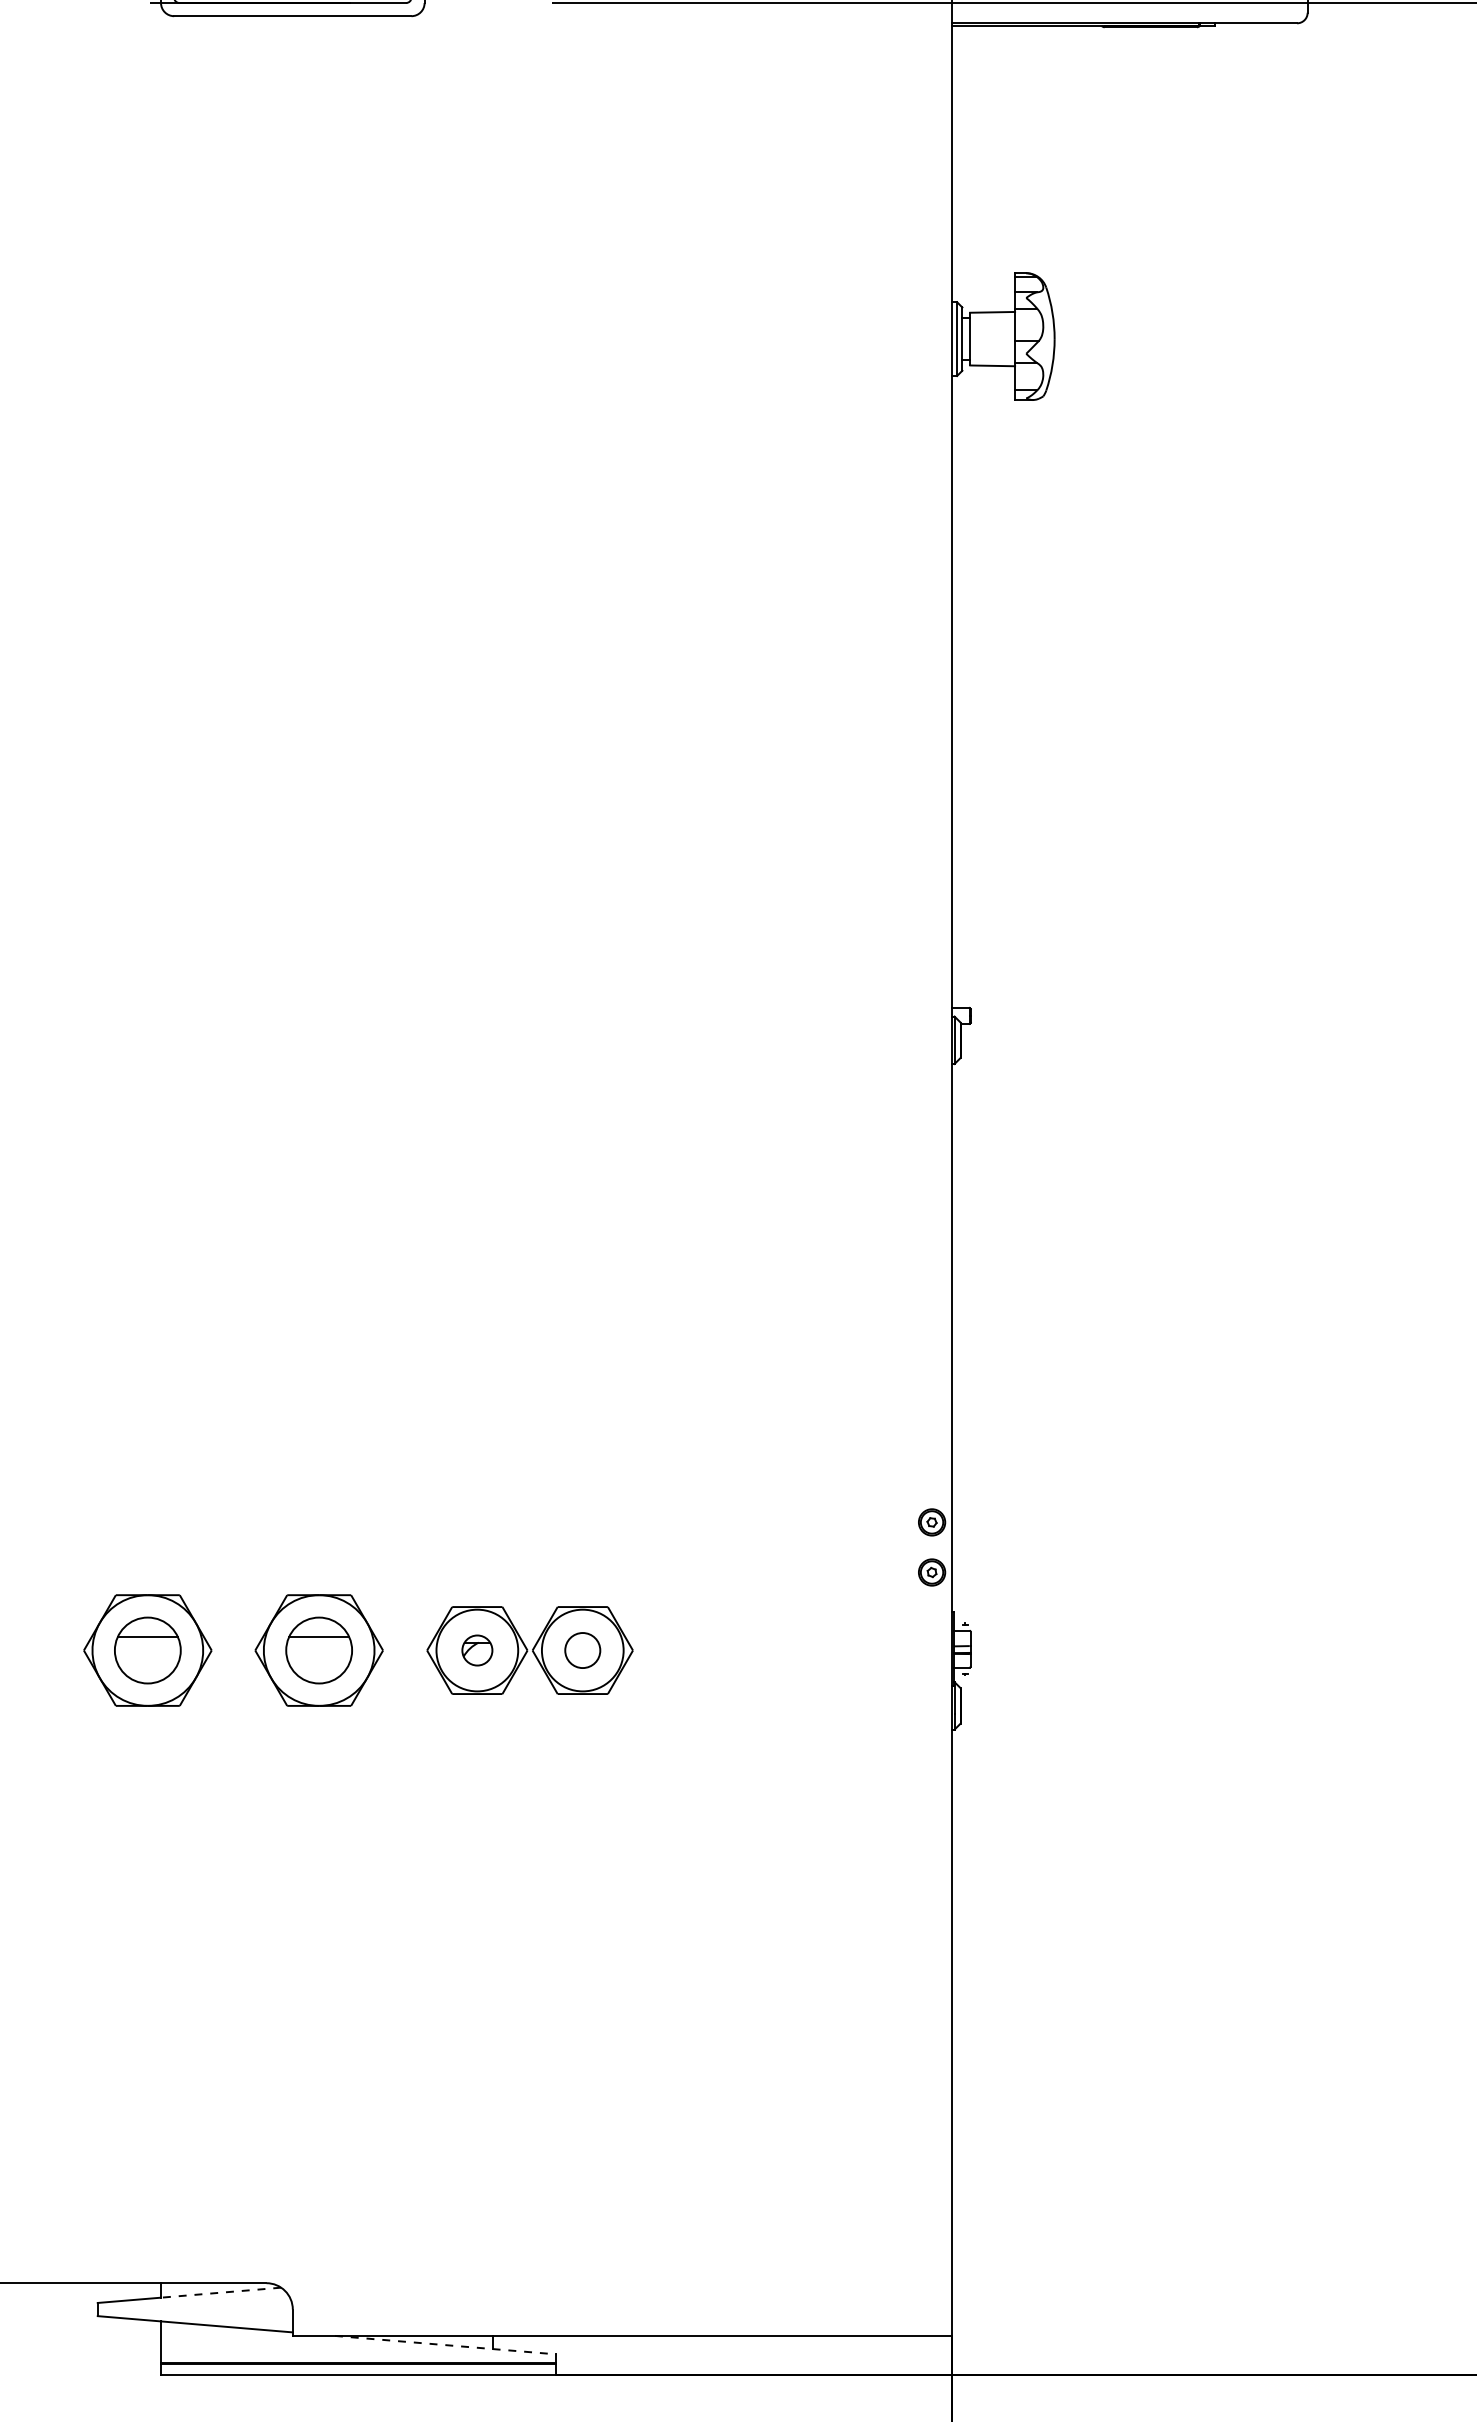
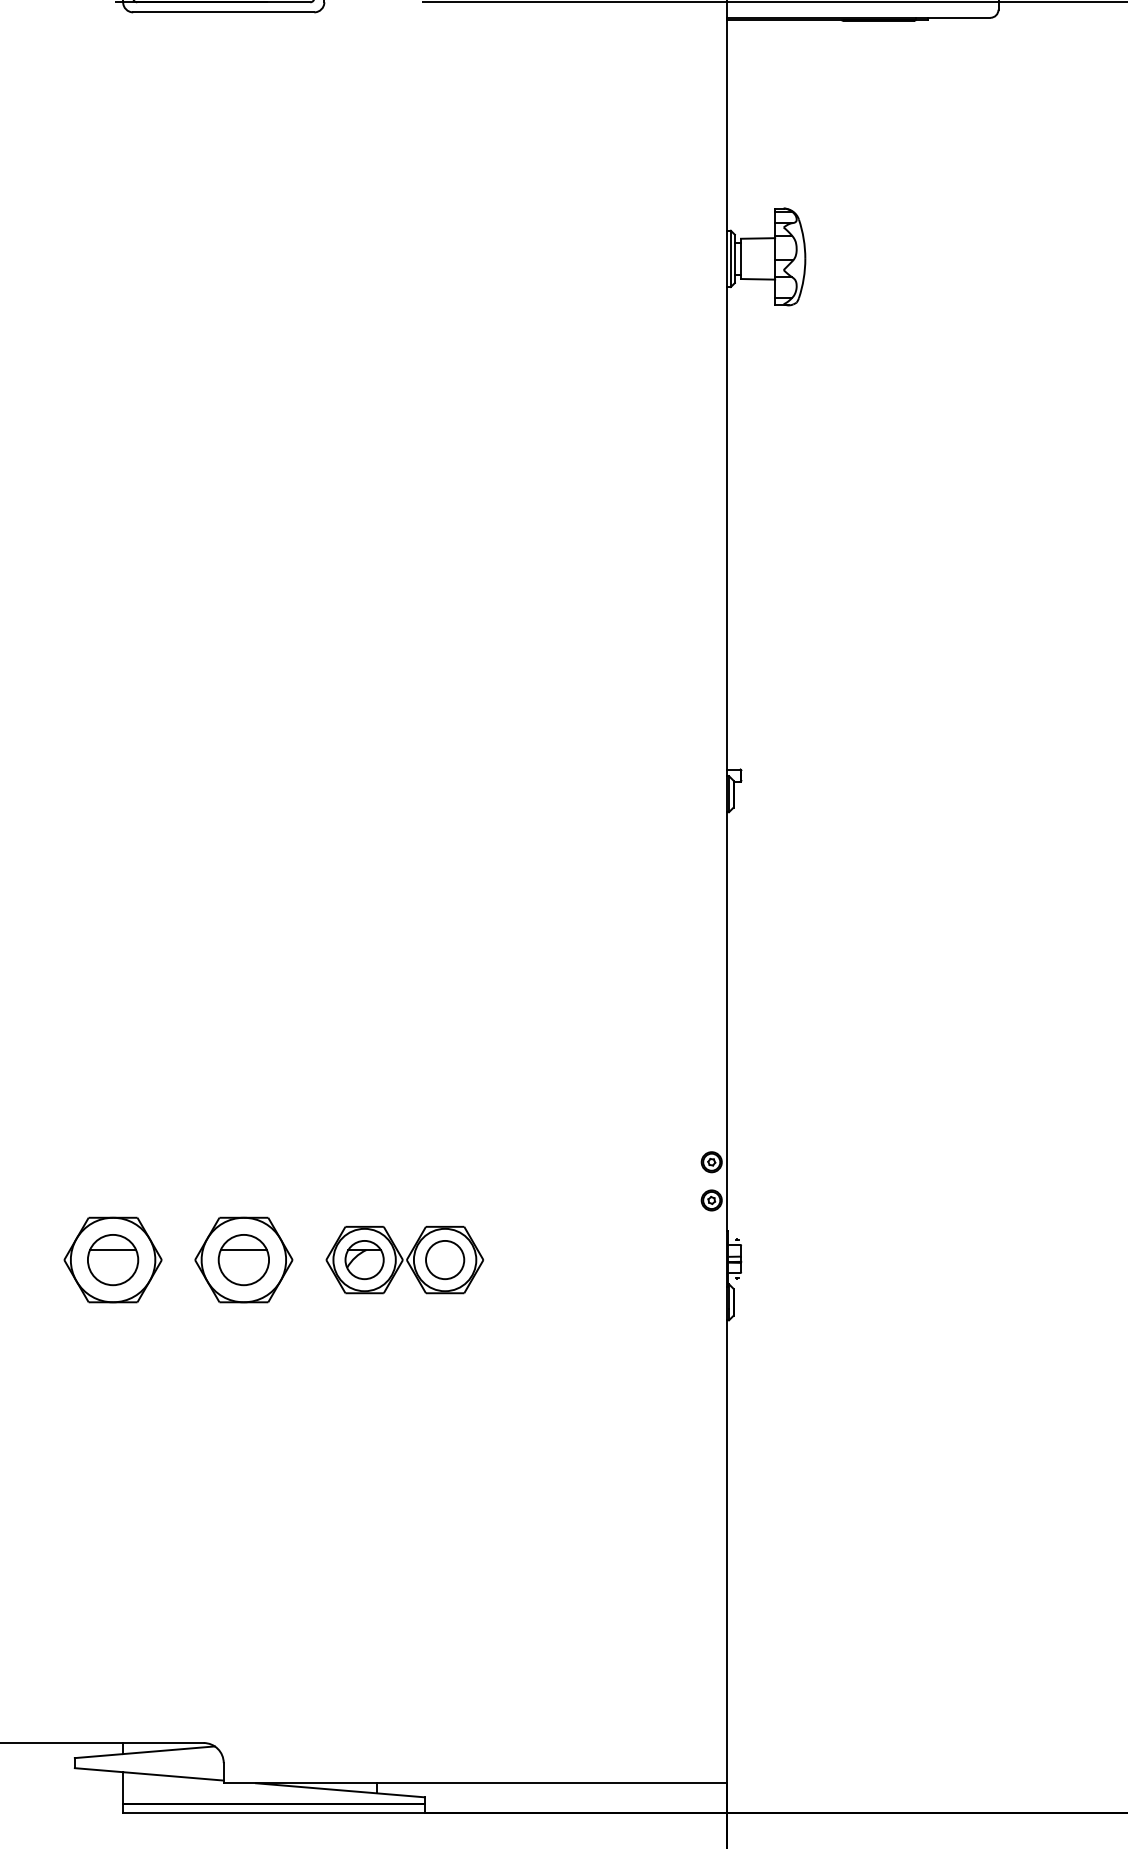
part: (477, 1650) -> (364, 1260), size x1.67
circle: (582, 1650) -> (444, 1260), size x1.43
line: (220, 2292) -> (168, 1750), dashed -> solid
line: (446, 2345) -> (341, 1790), dashed -> solid

